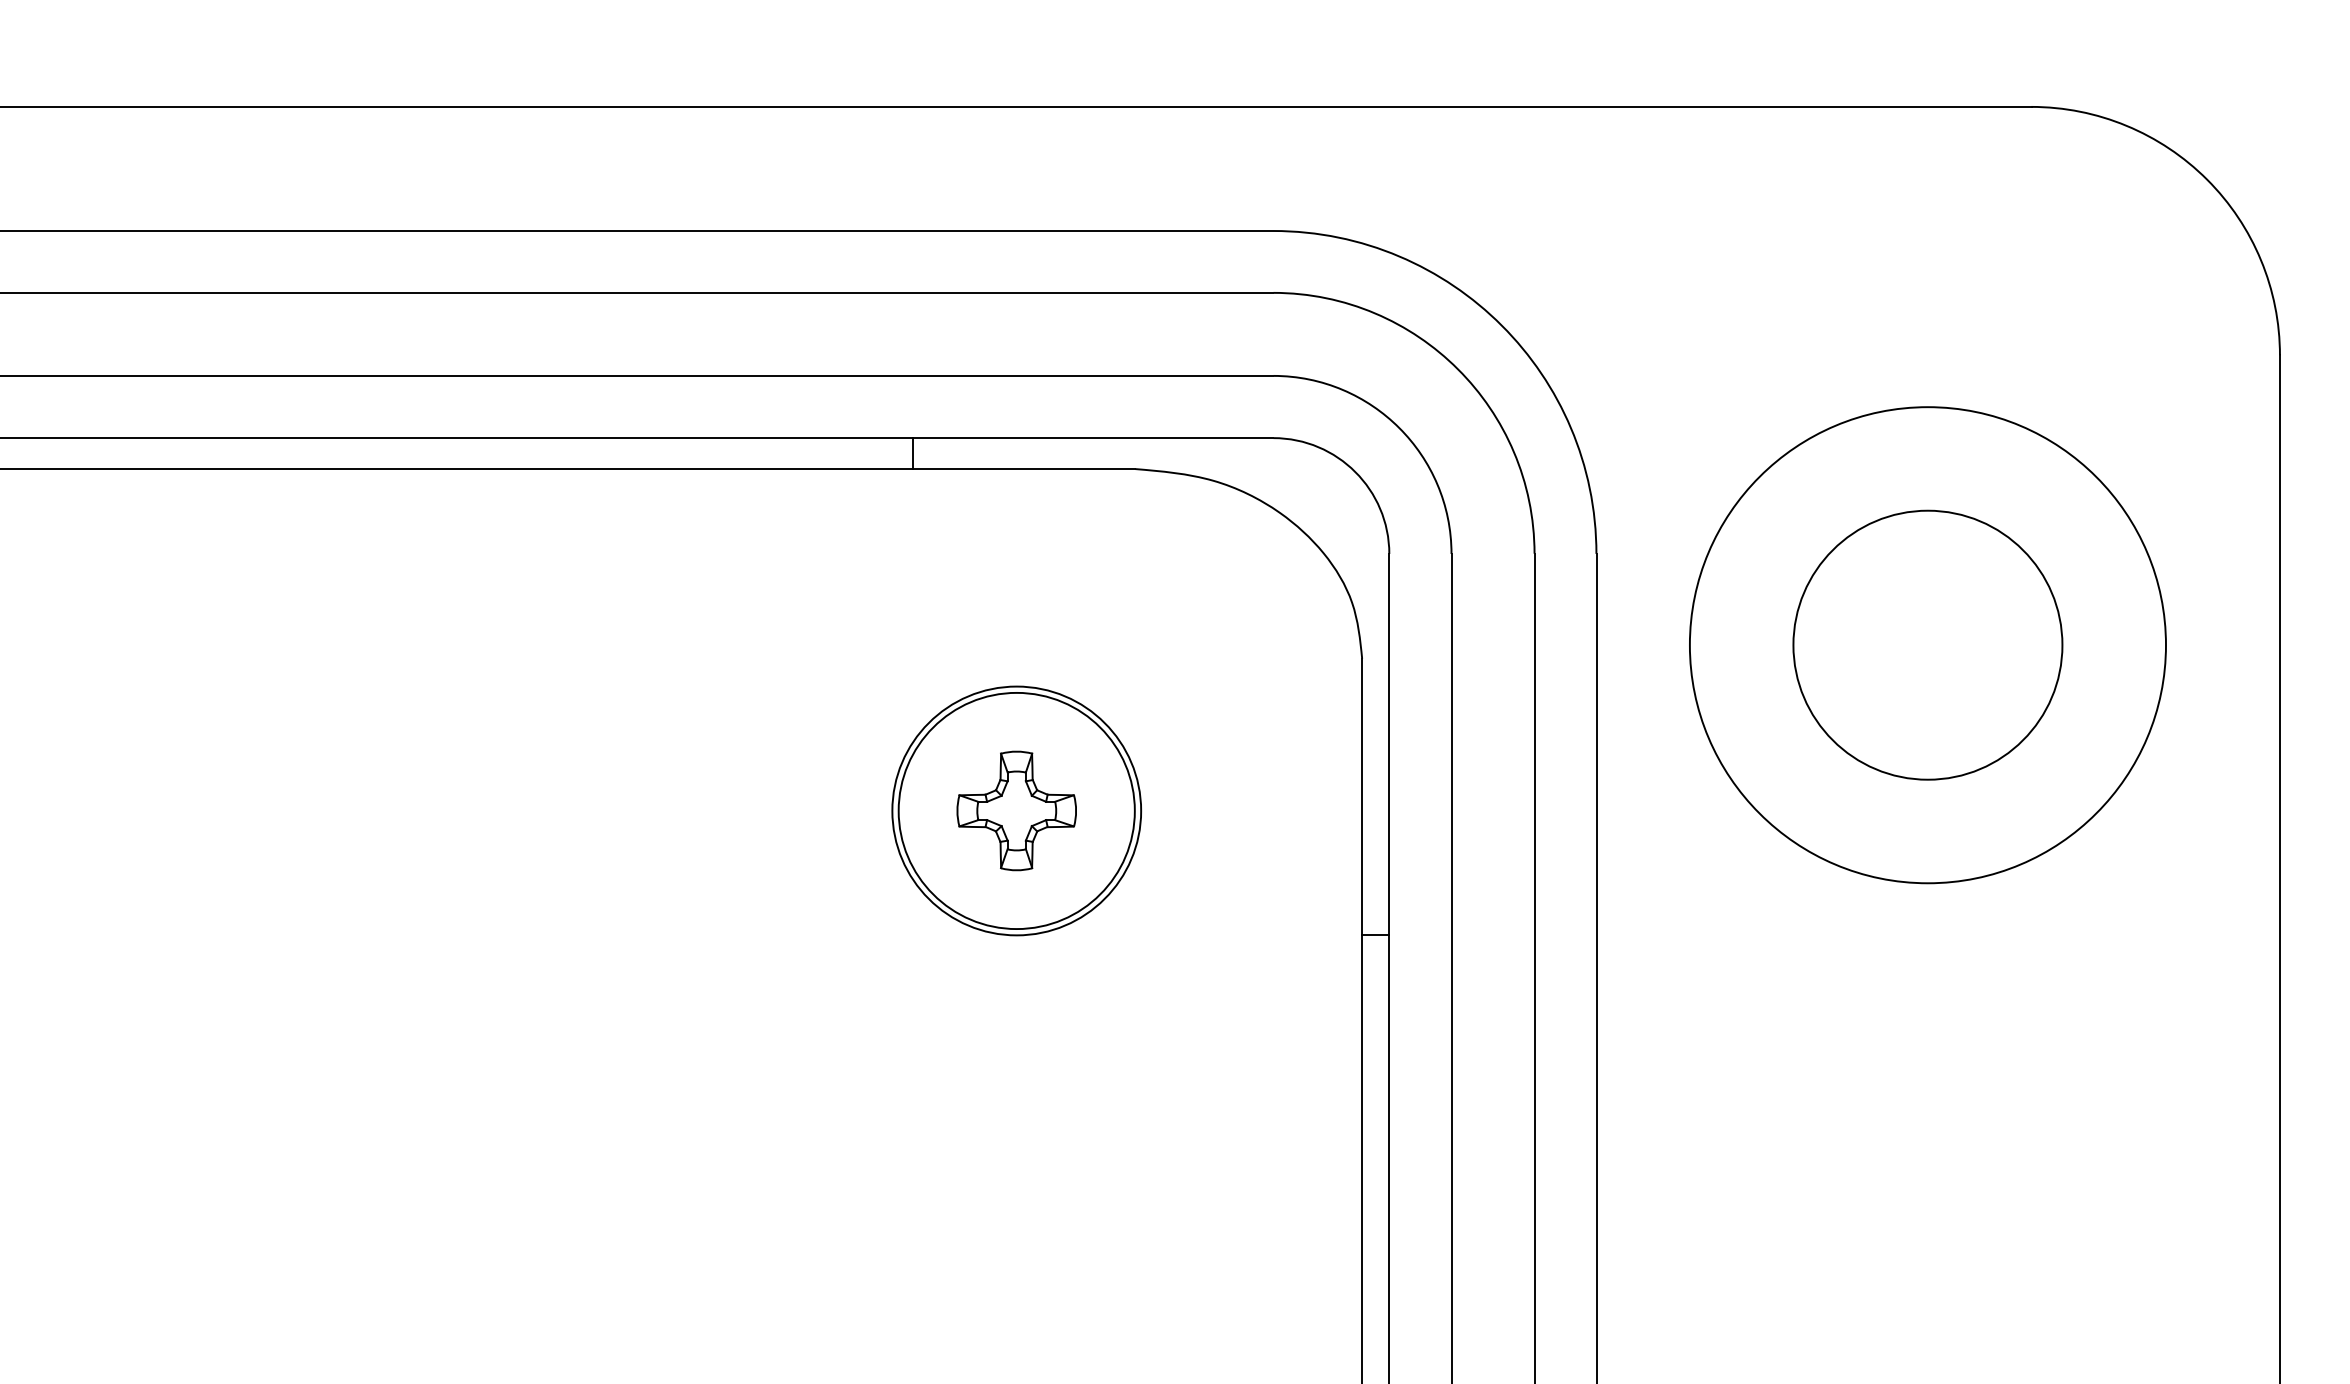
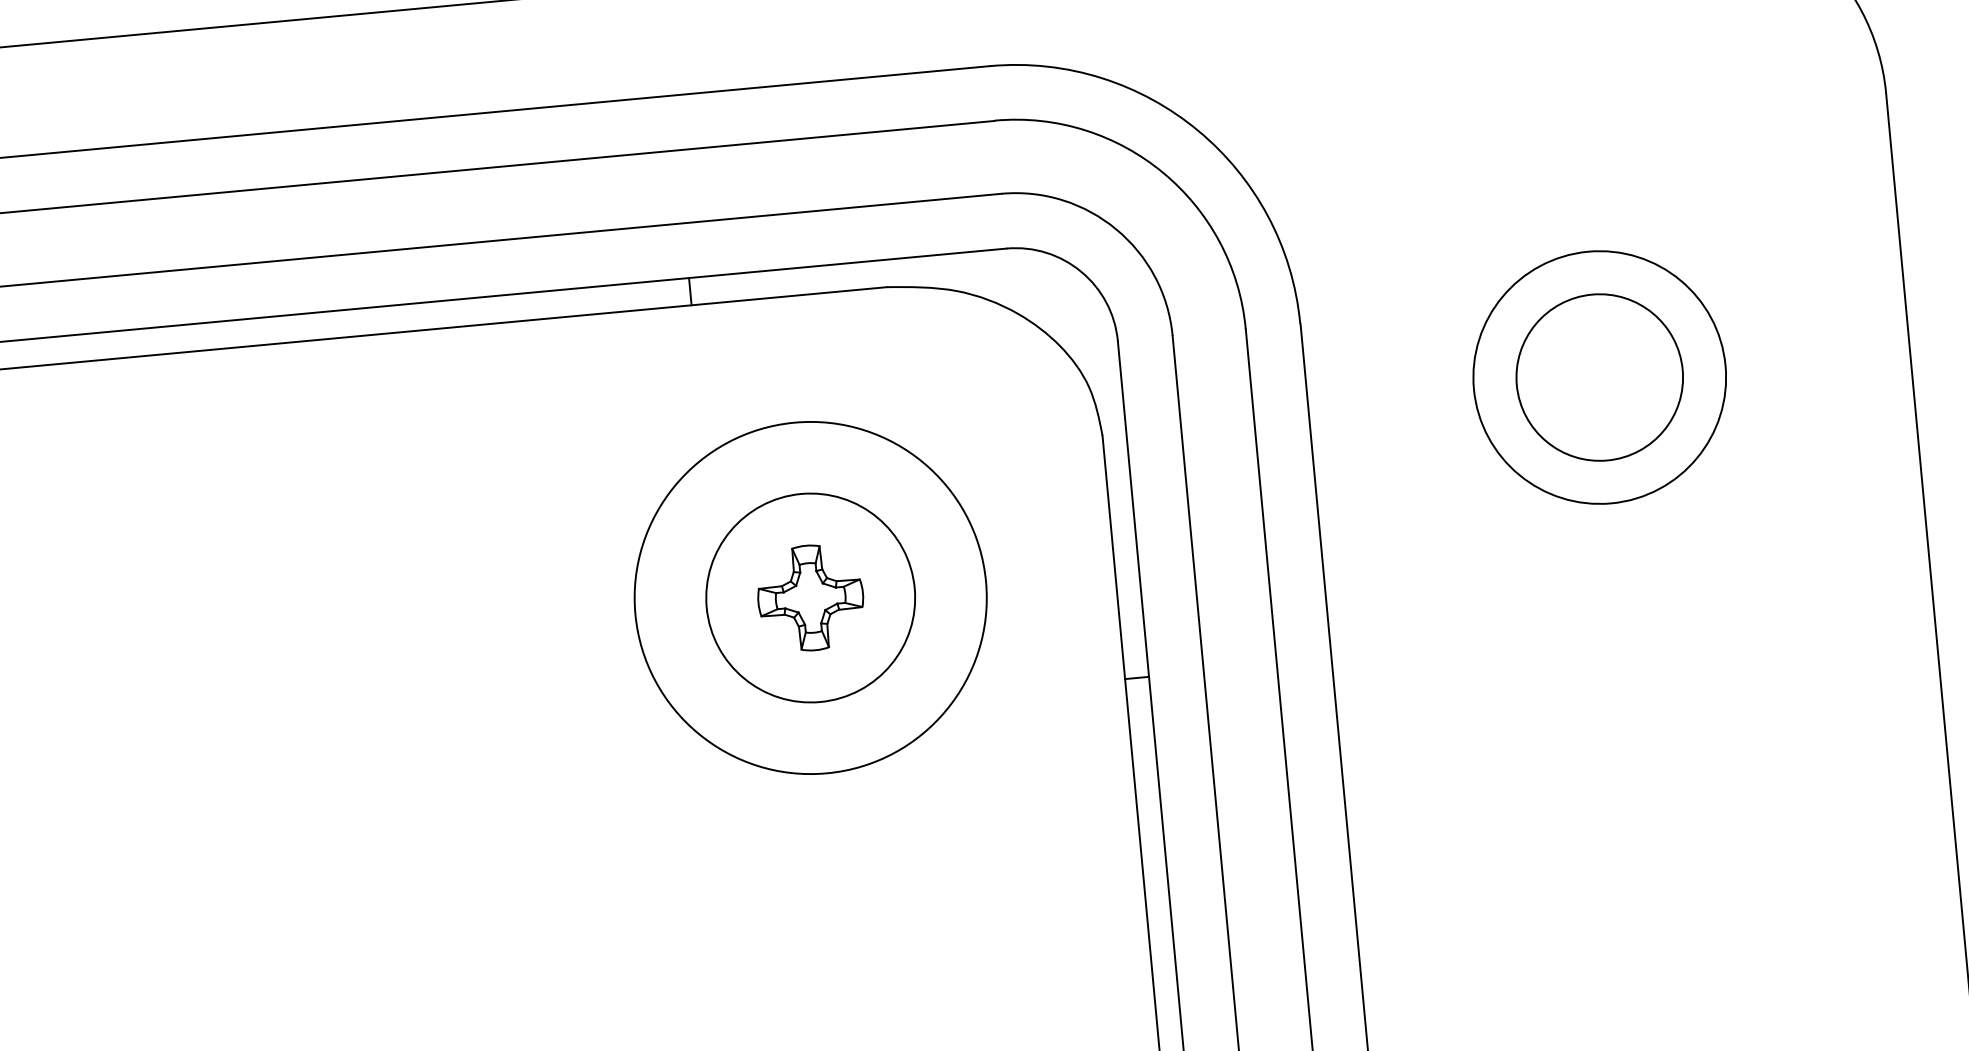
circle: (1927, 644) -> (1599, 376), size x0.7
circle: (1927, 645) -> (1599, 377), size x0.6
circle: (1016, 810) -> (810, 597), size x1.6

